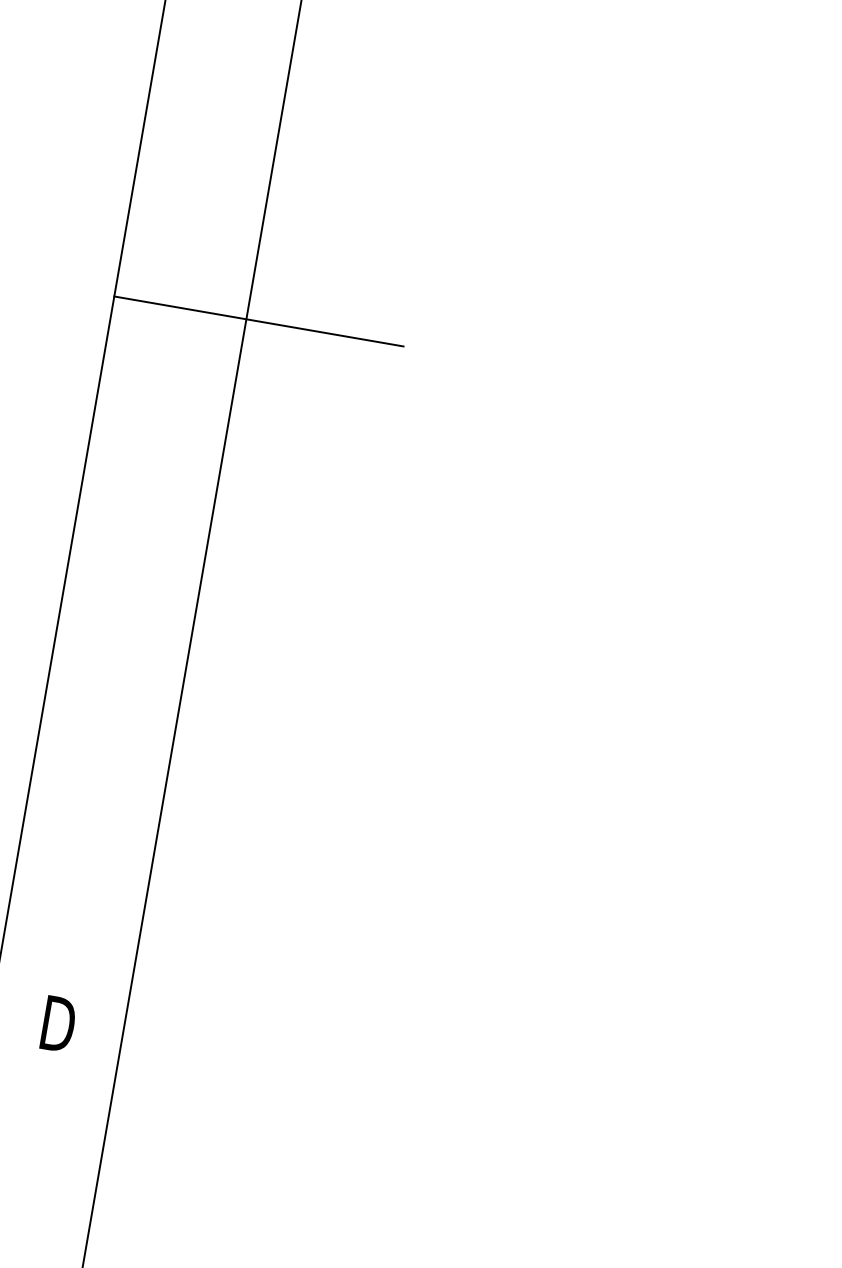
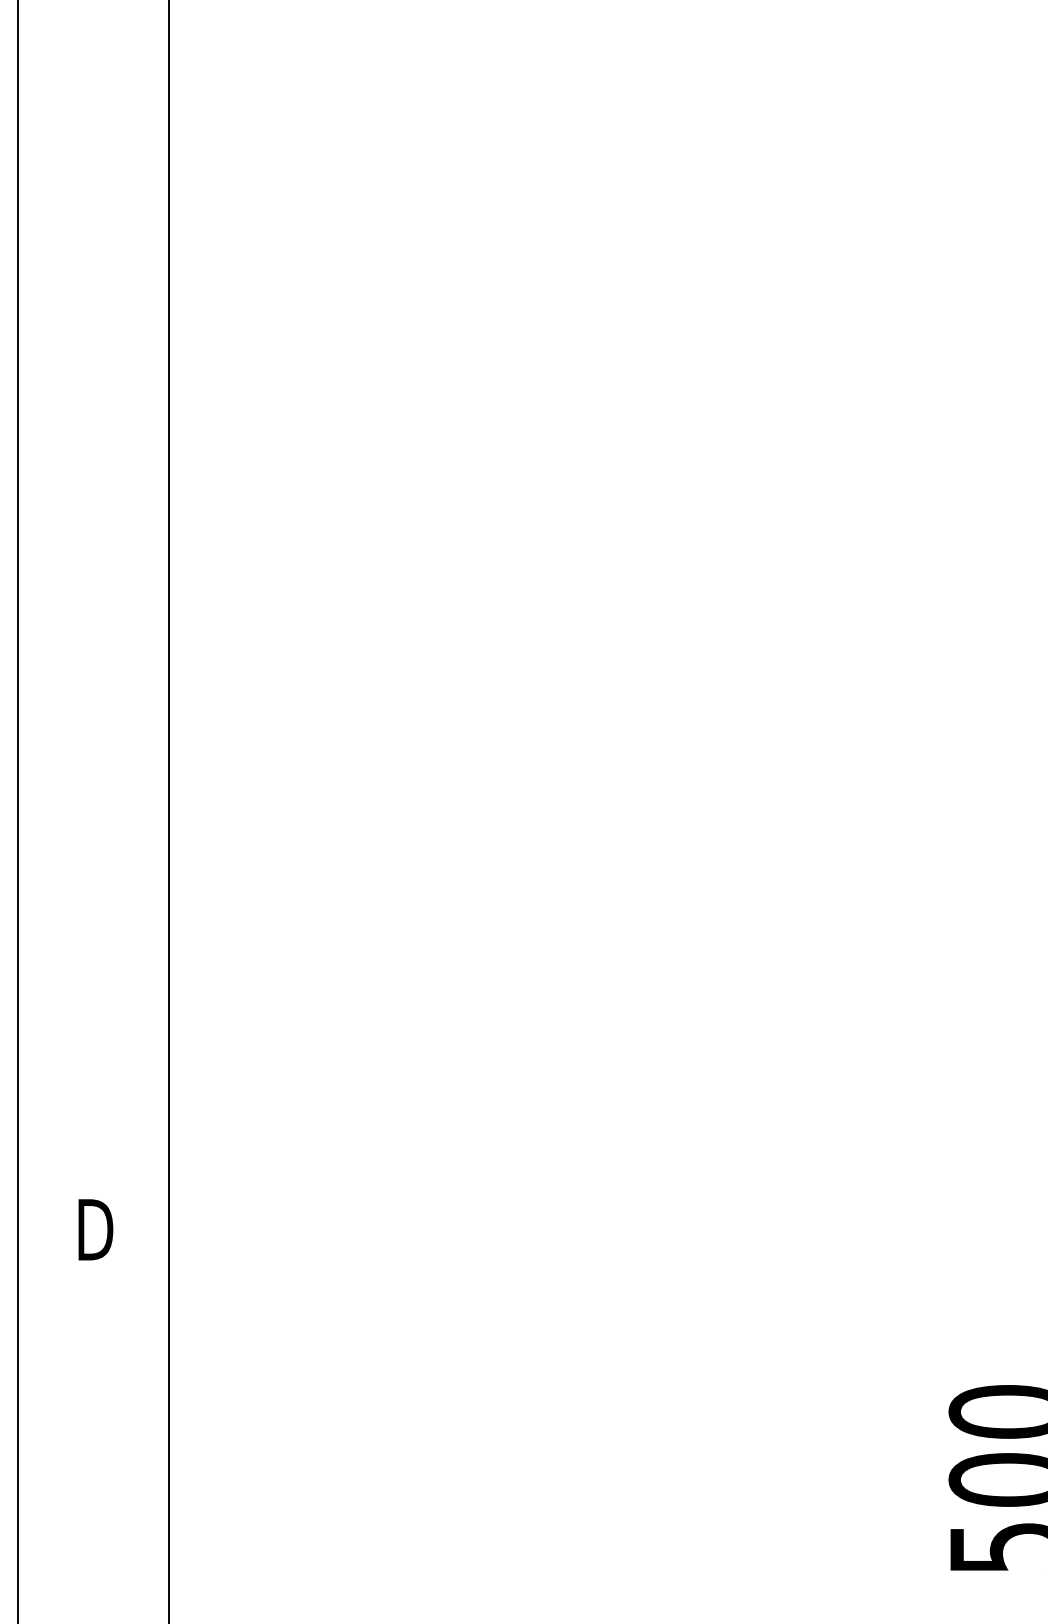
line: (259, 321) -> (183, 412), removed

